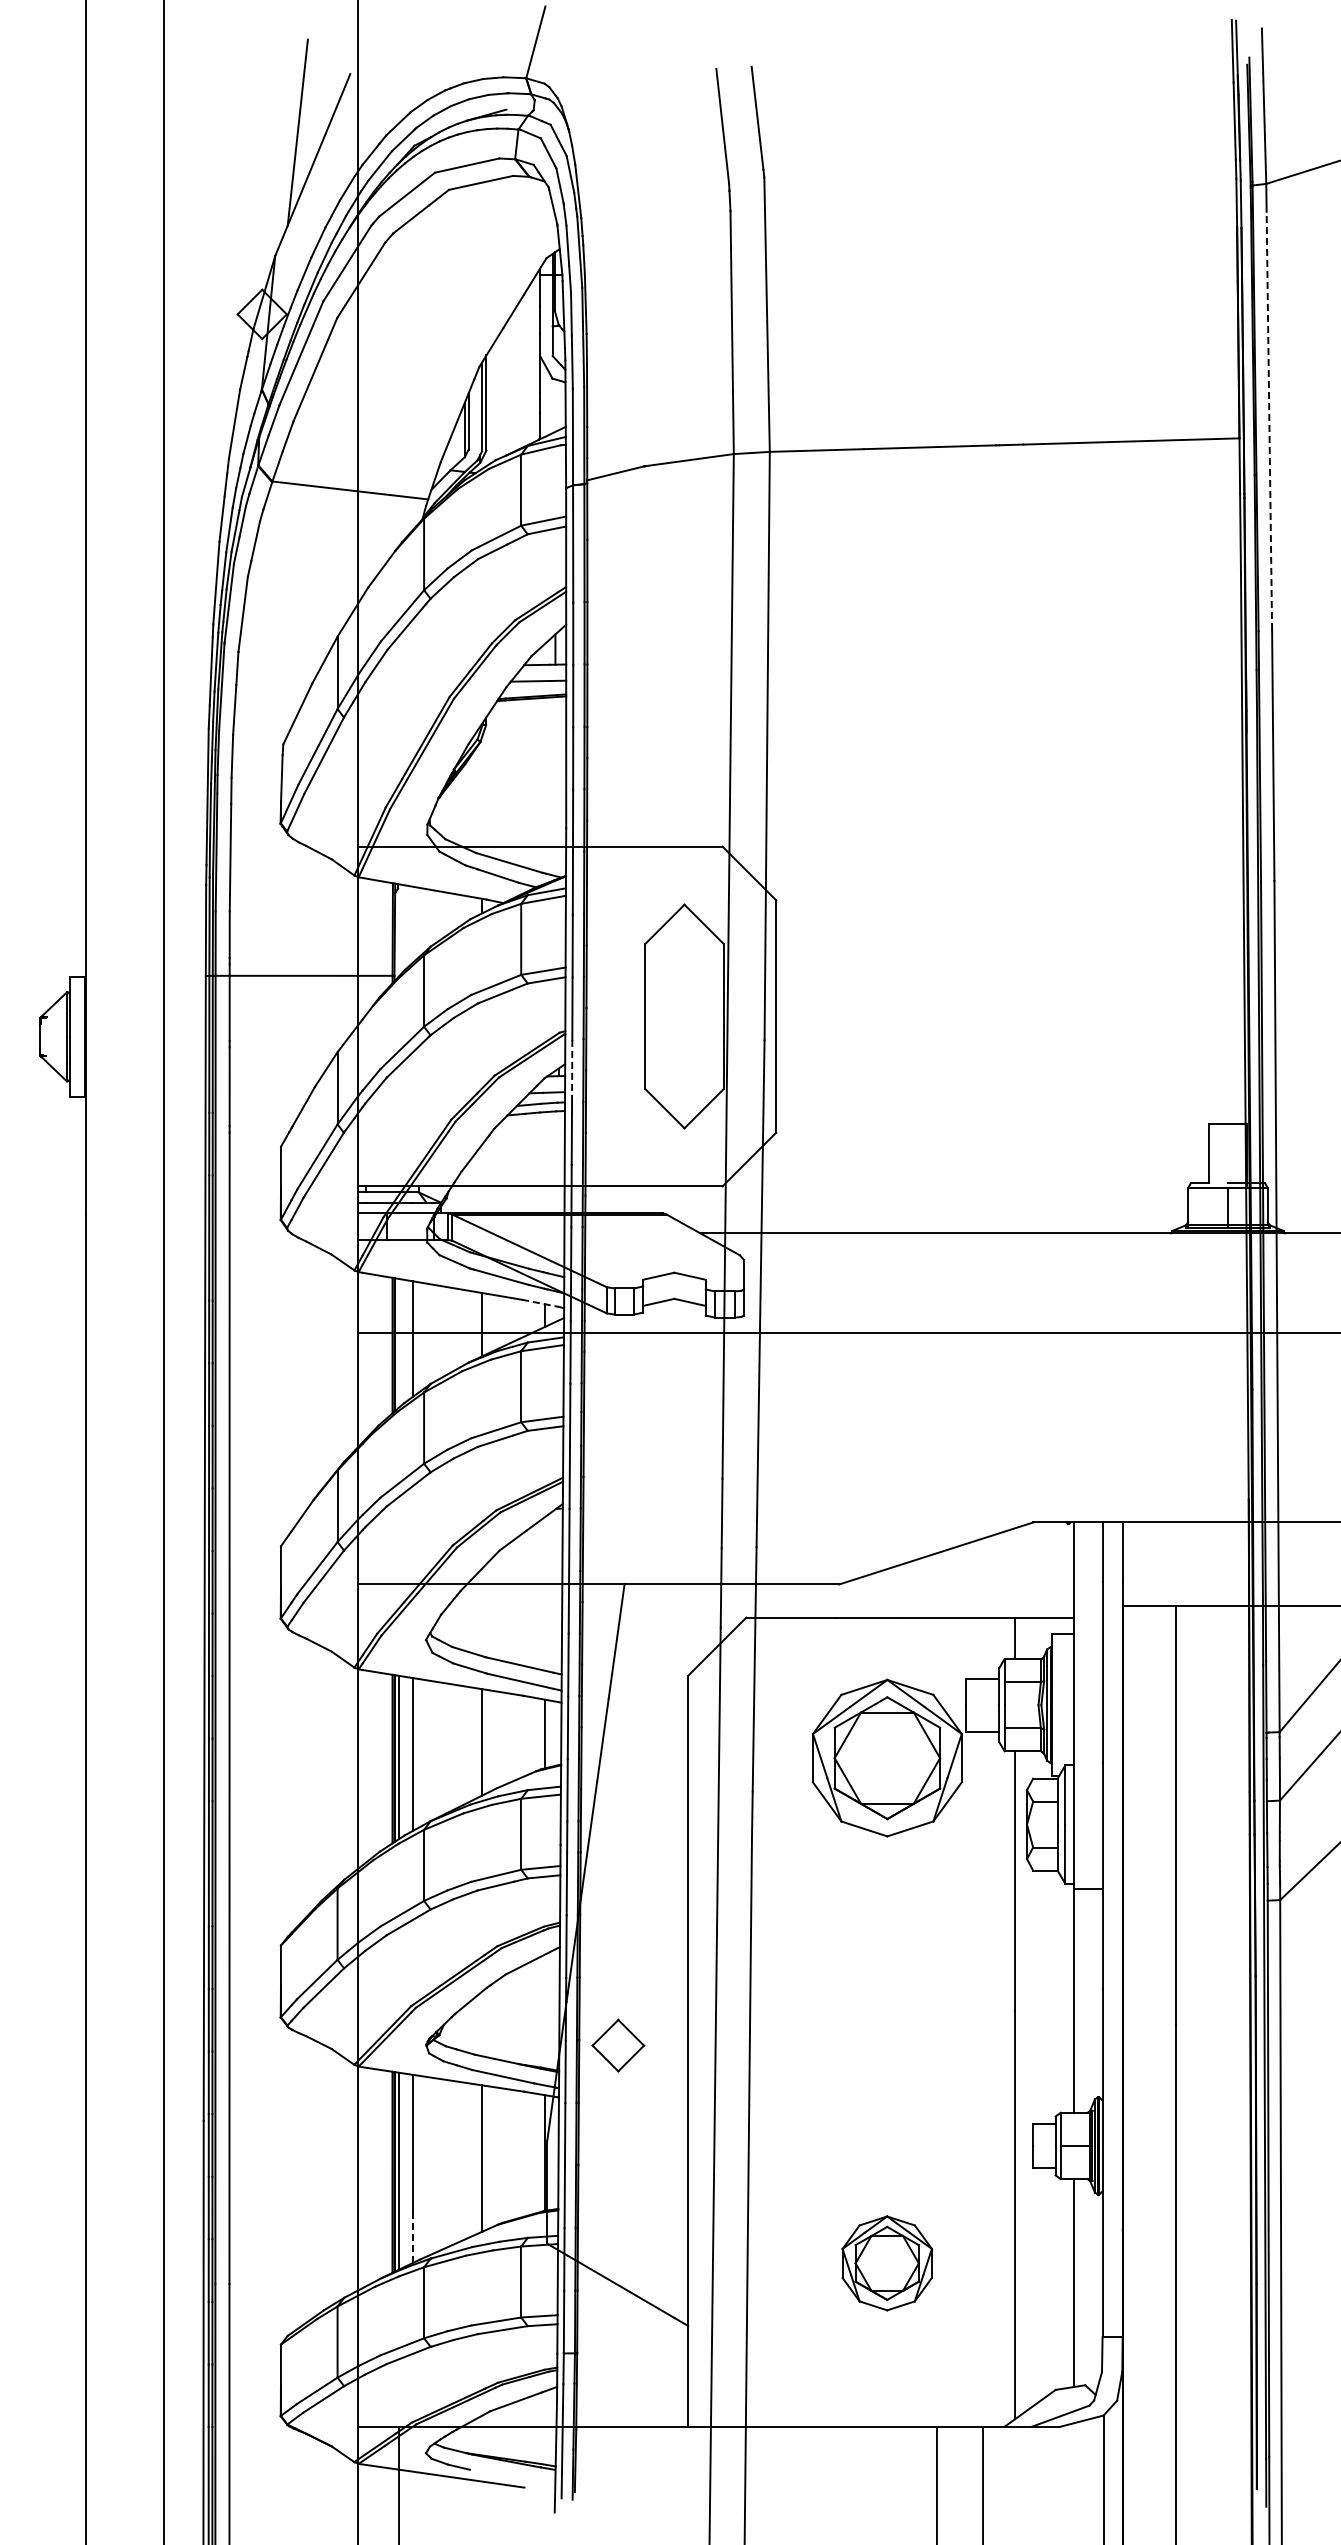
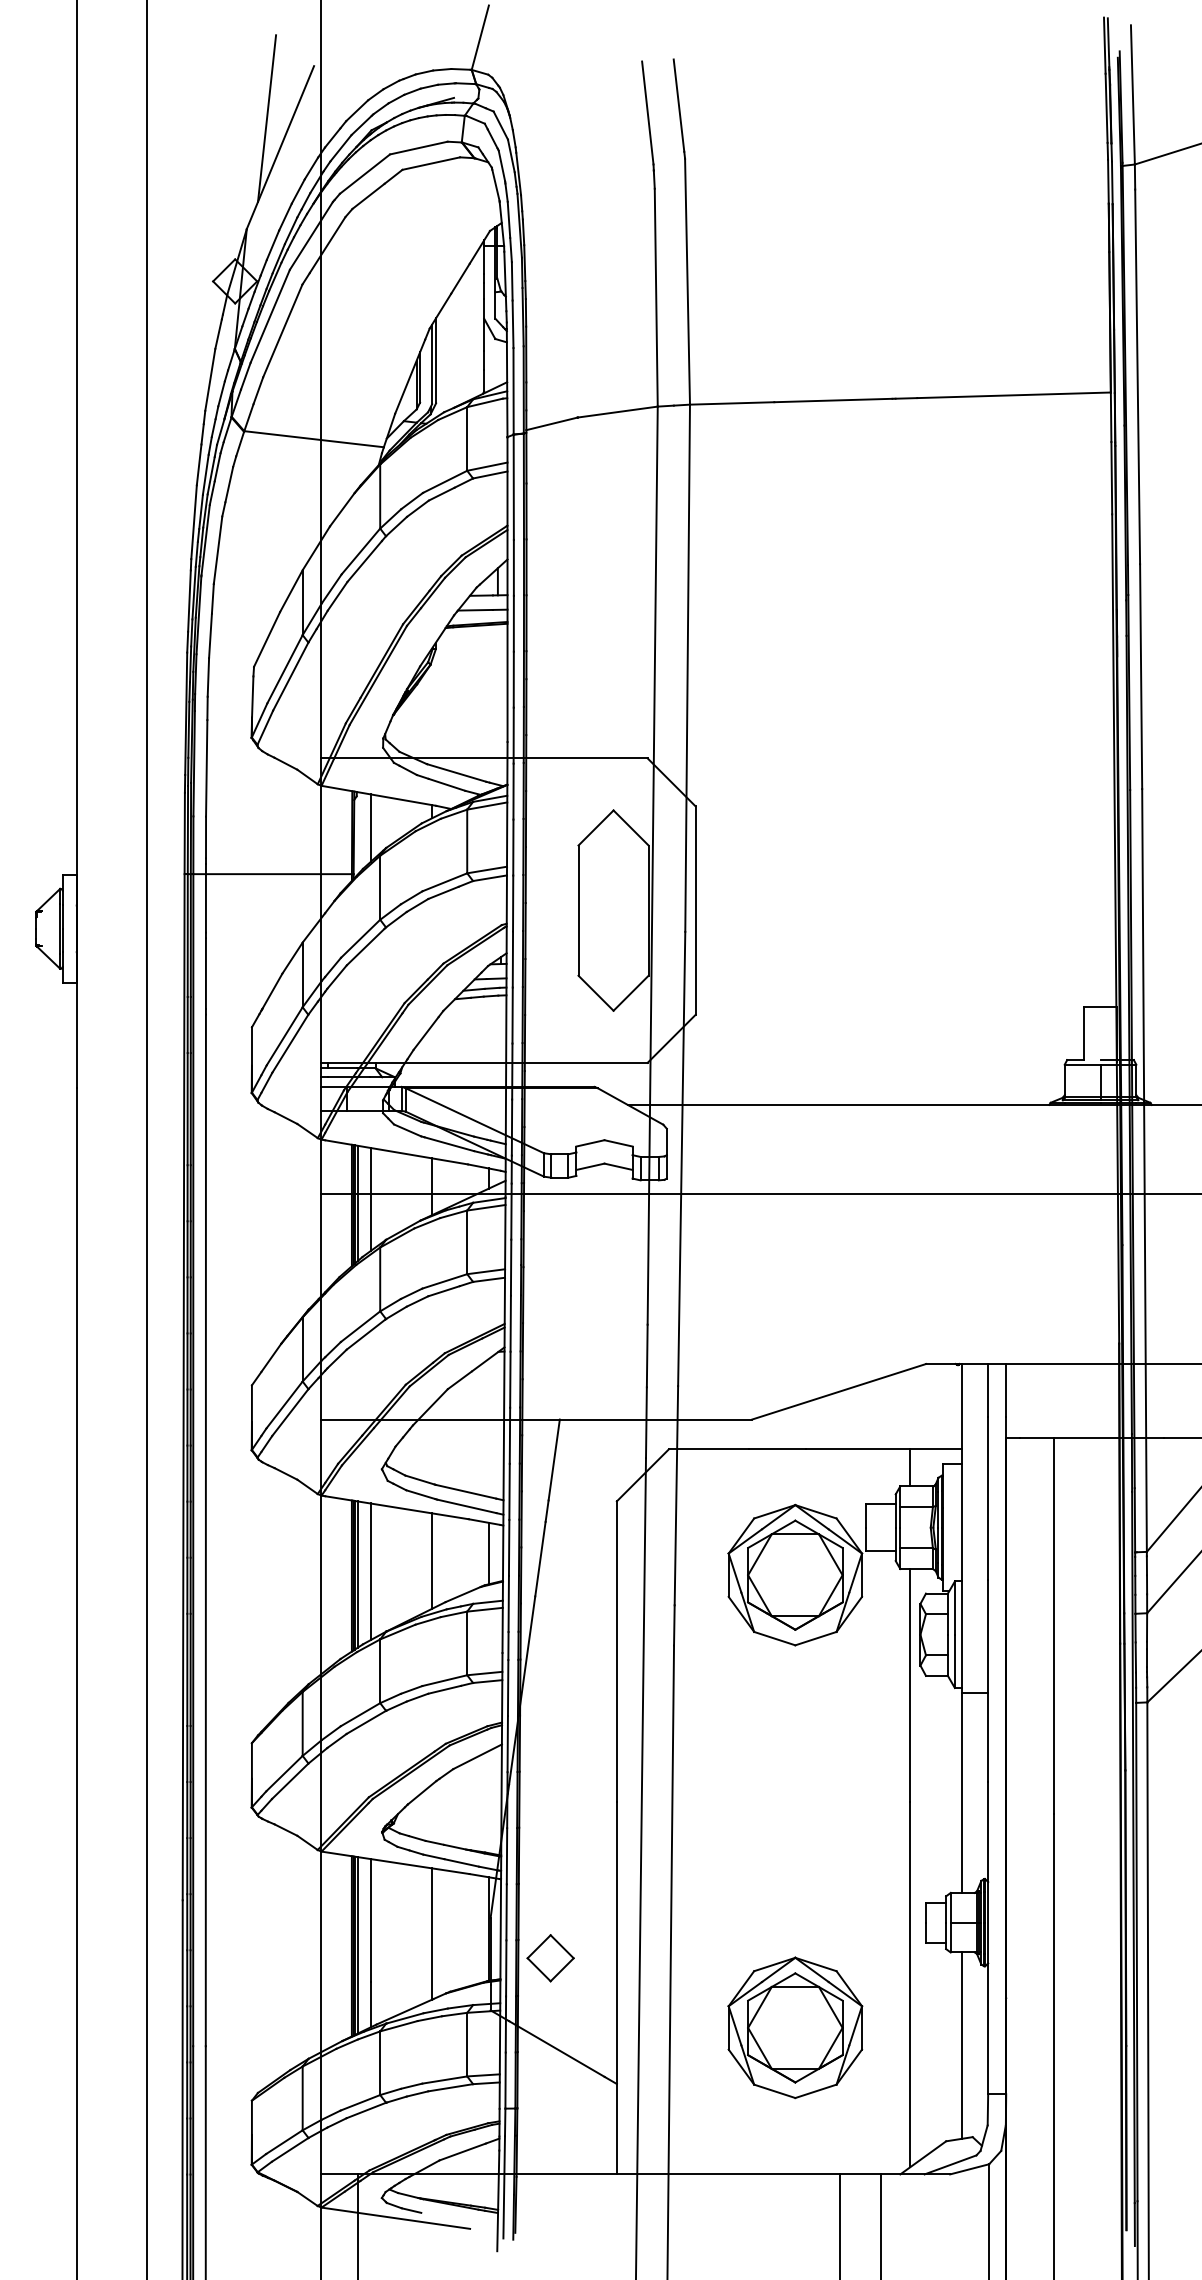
line: (1269, 420) -> (1137, 376), dashed -> solid
line: (413, 924) -> (370, 828), added
line: (572, 1071) -> (513, 959), dashed -> solid
line: (540, 1303) -> (484, 1167), dashed -> solid
line: (399, 1343) -> (358, 1203), added
part: (618, 2045) -> (550, 1958), moved
line: (413, 2237) -> (370, 2004), dashed -> solid
part: (886, 2263) -> (794, 2028), size x1.67

